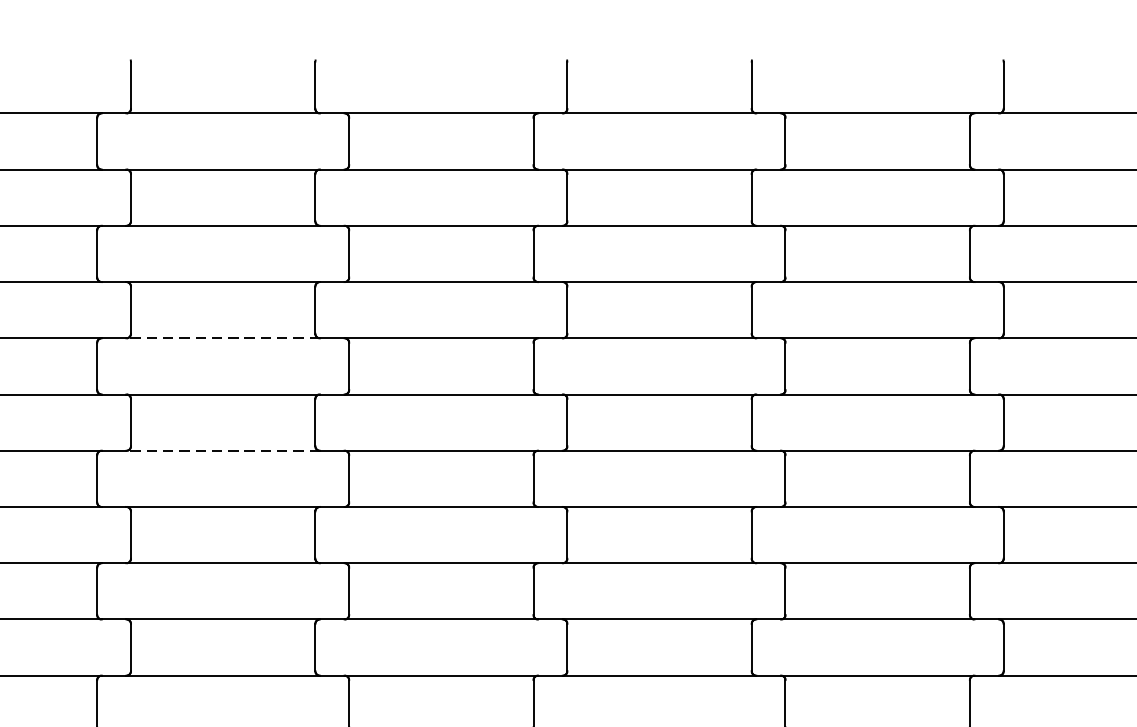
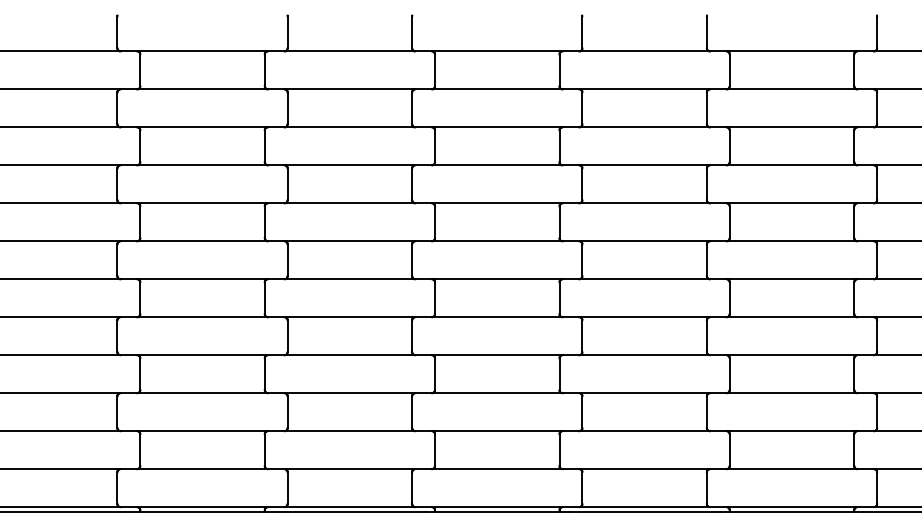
line: (222, 338) -> (349, 203), dashed -> solid
line: (222, 451) -> (349, 279), dashed -> solid

